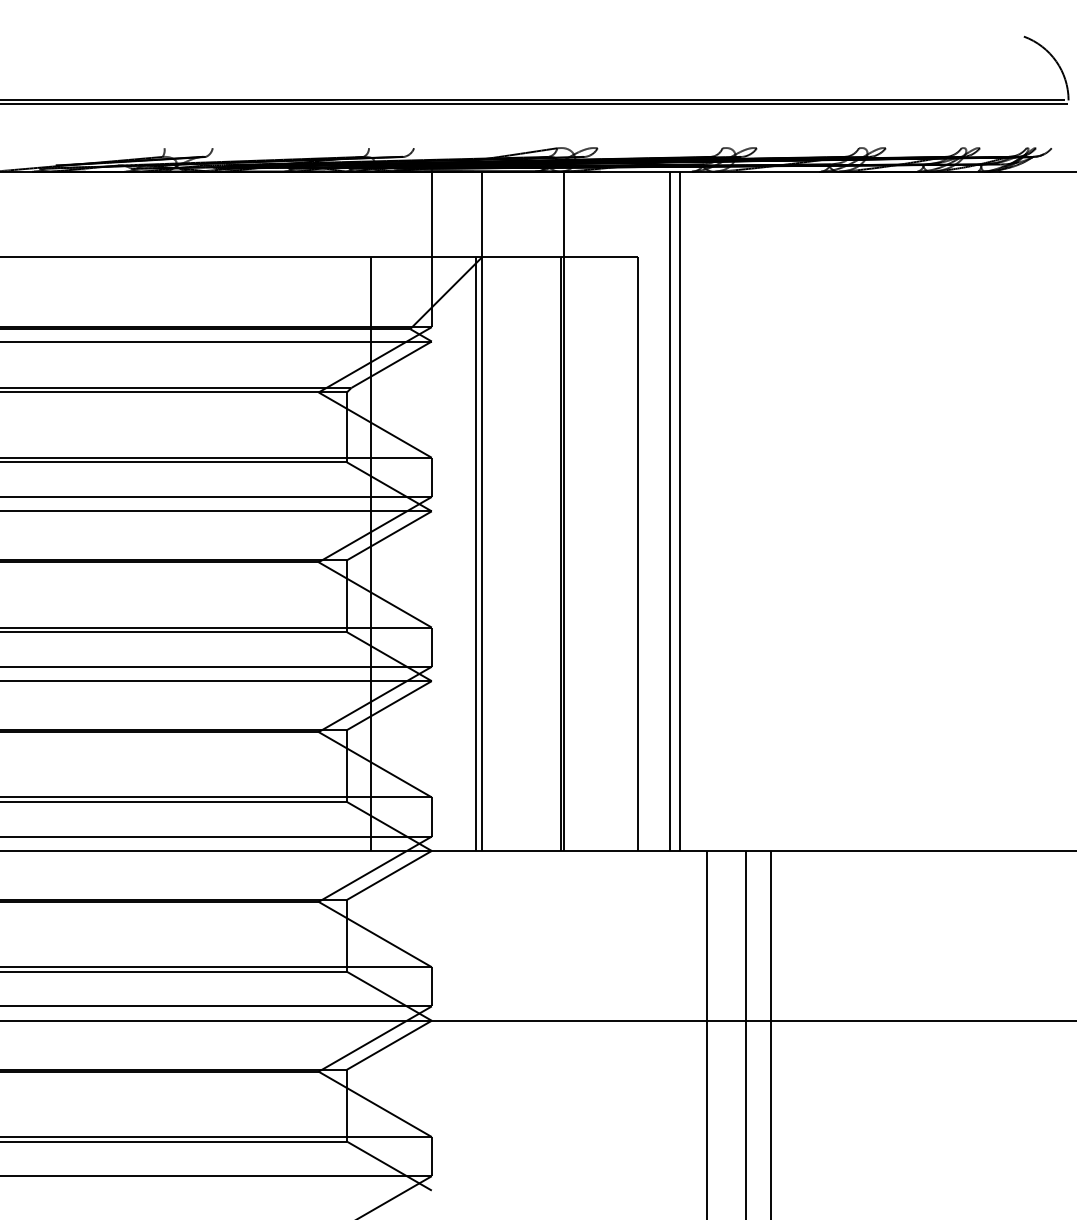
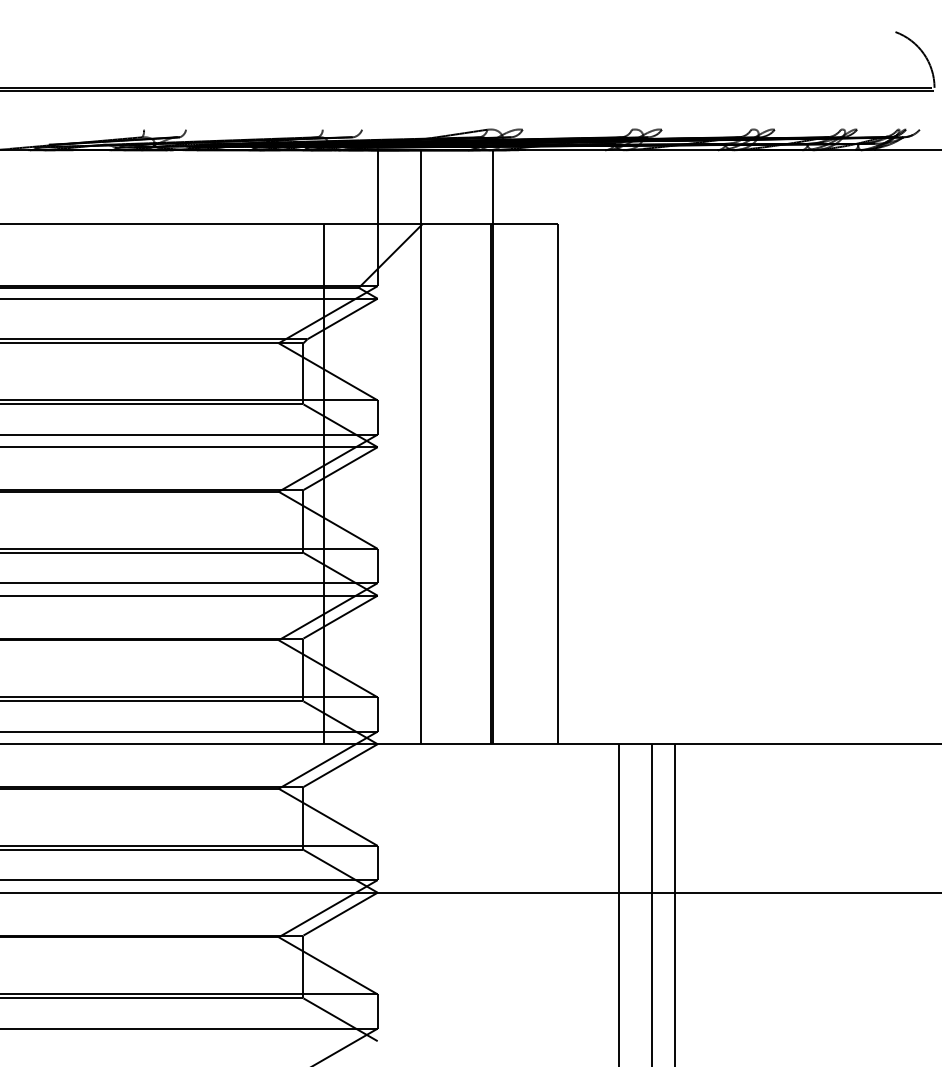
line: (670, 510) -> (586, 446), removed
line: (680, 510) -> (595, 446), removed
line: (475, 553) -> (415, 484), removed

